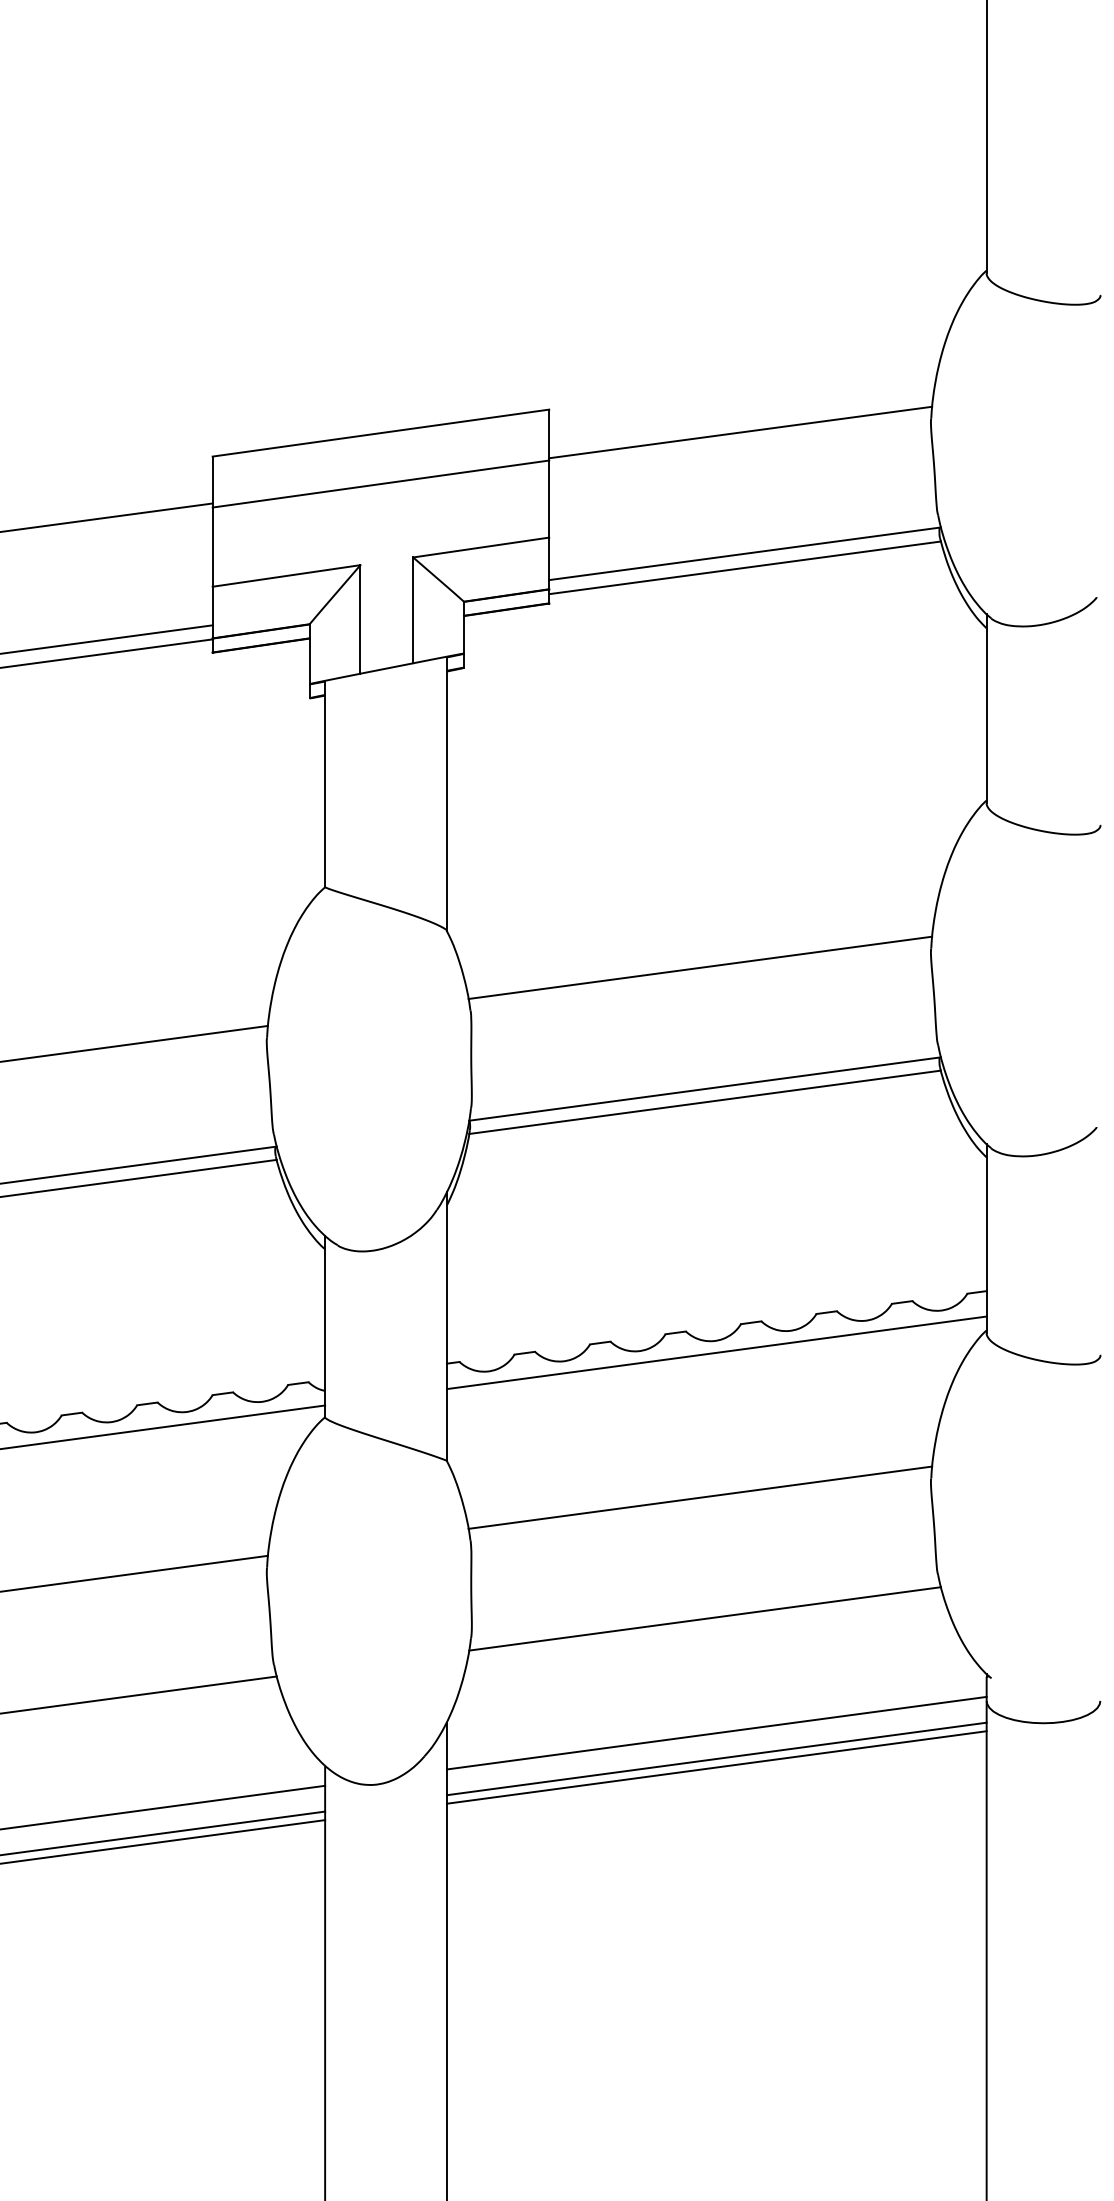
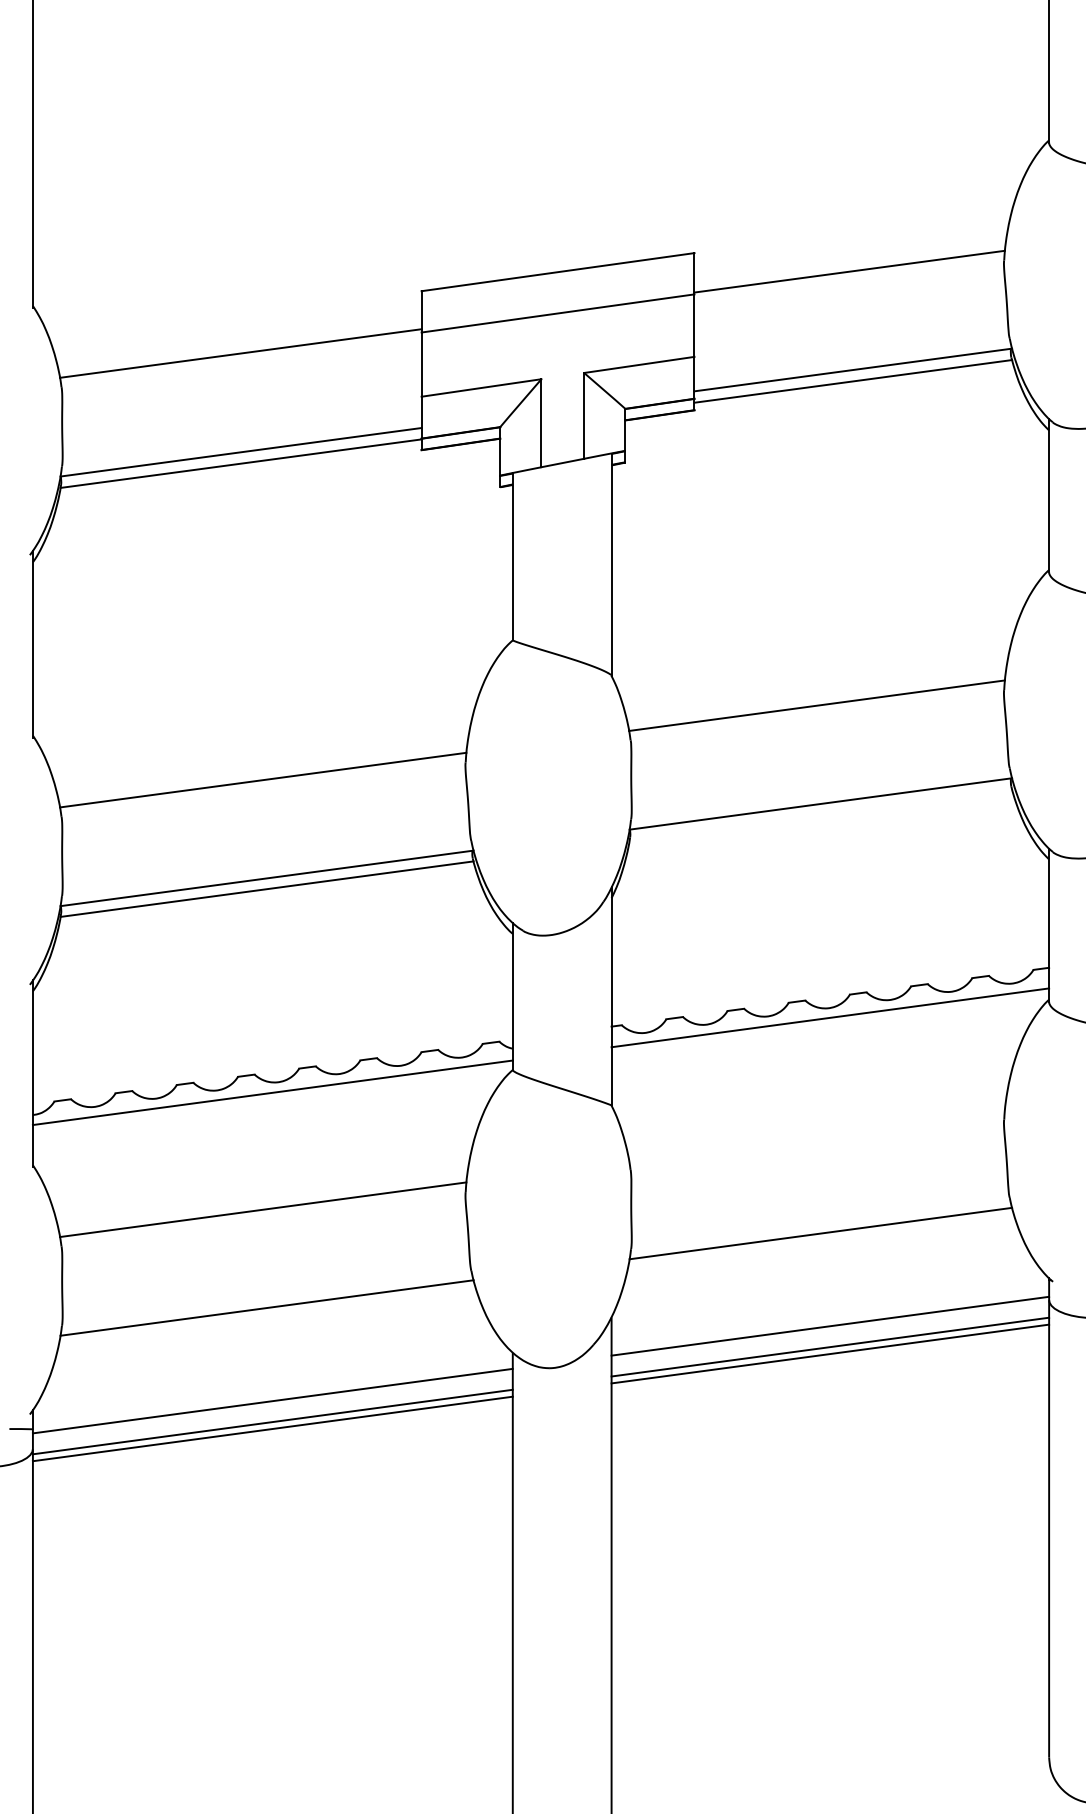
line: (704, 1102) -> (820, 814), removed
line: (699, 1497) -> (816, 1135), removed

